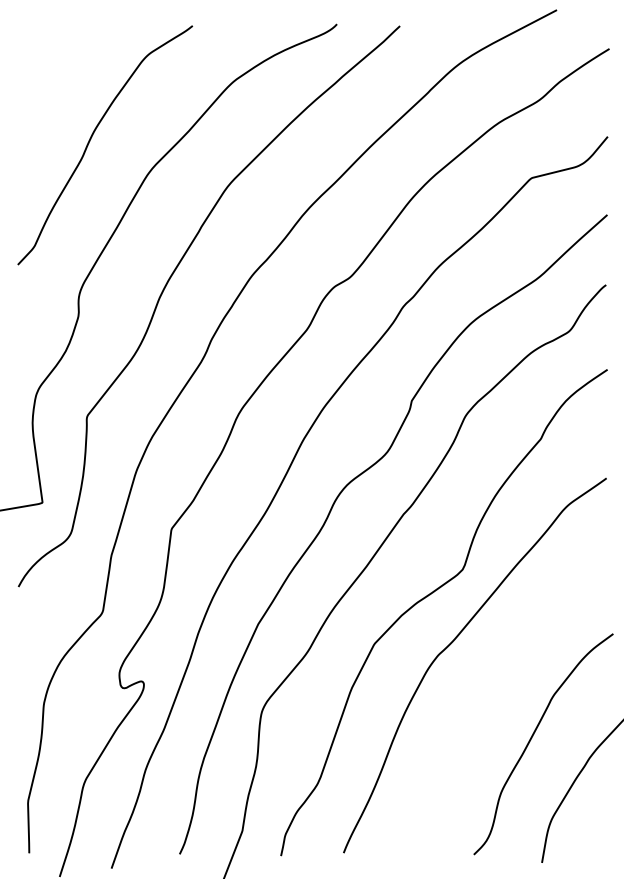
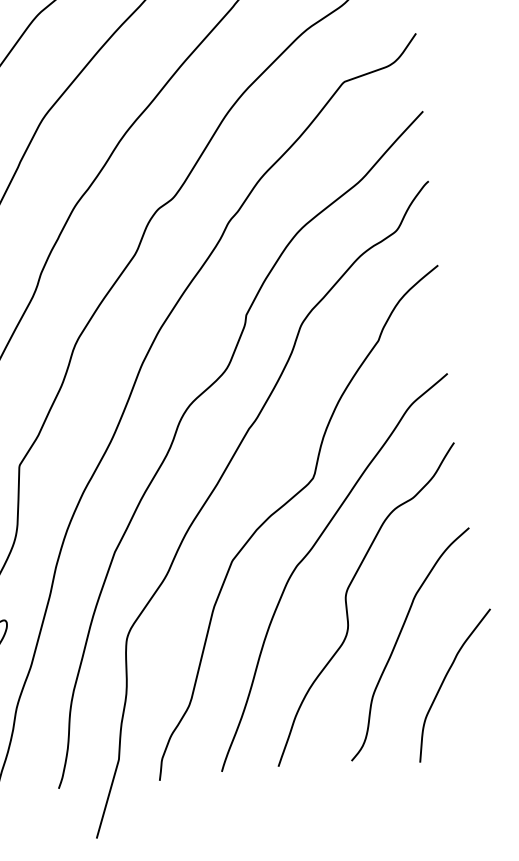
curve: (484, 700) -> (347, 606), added

